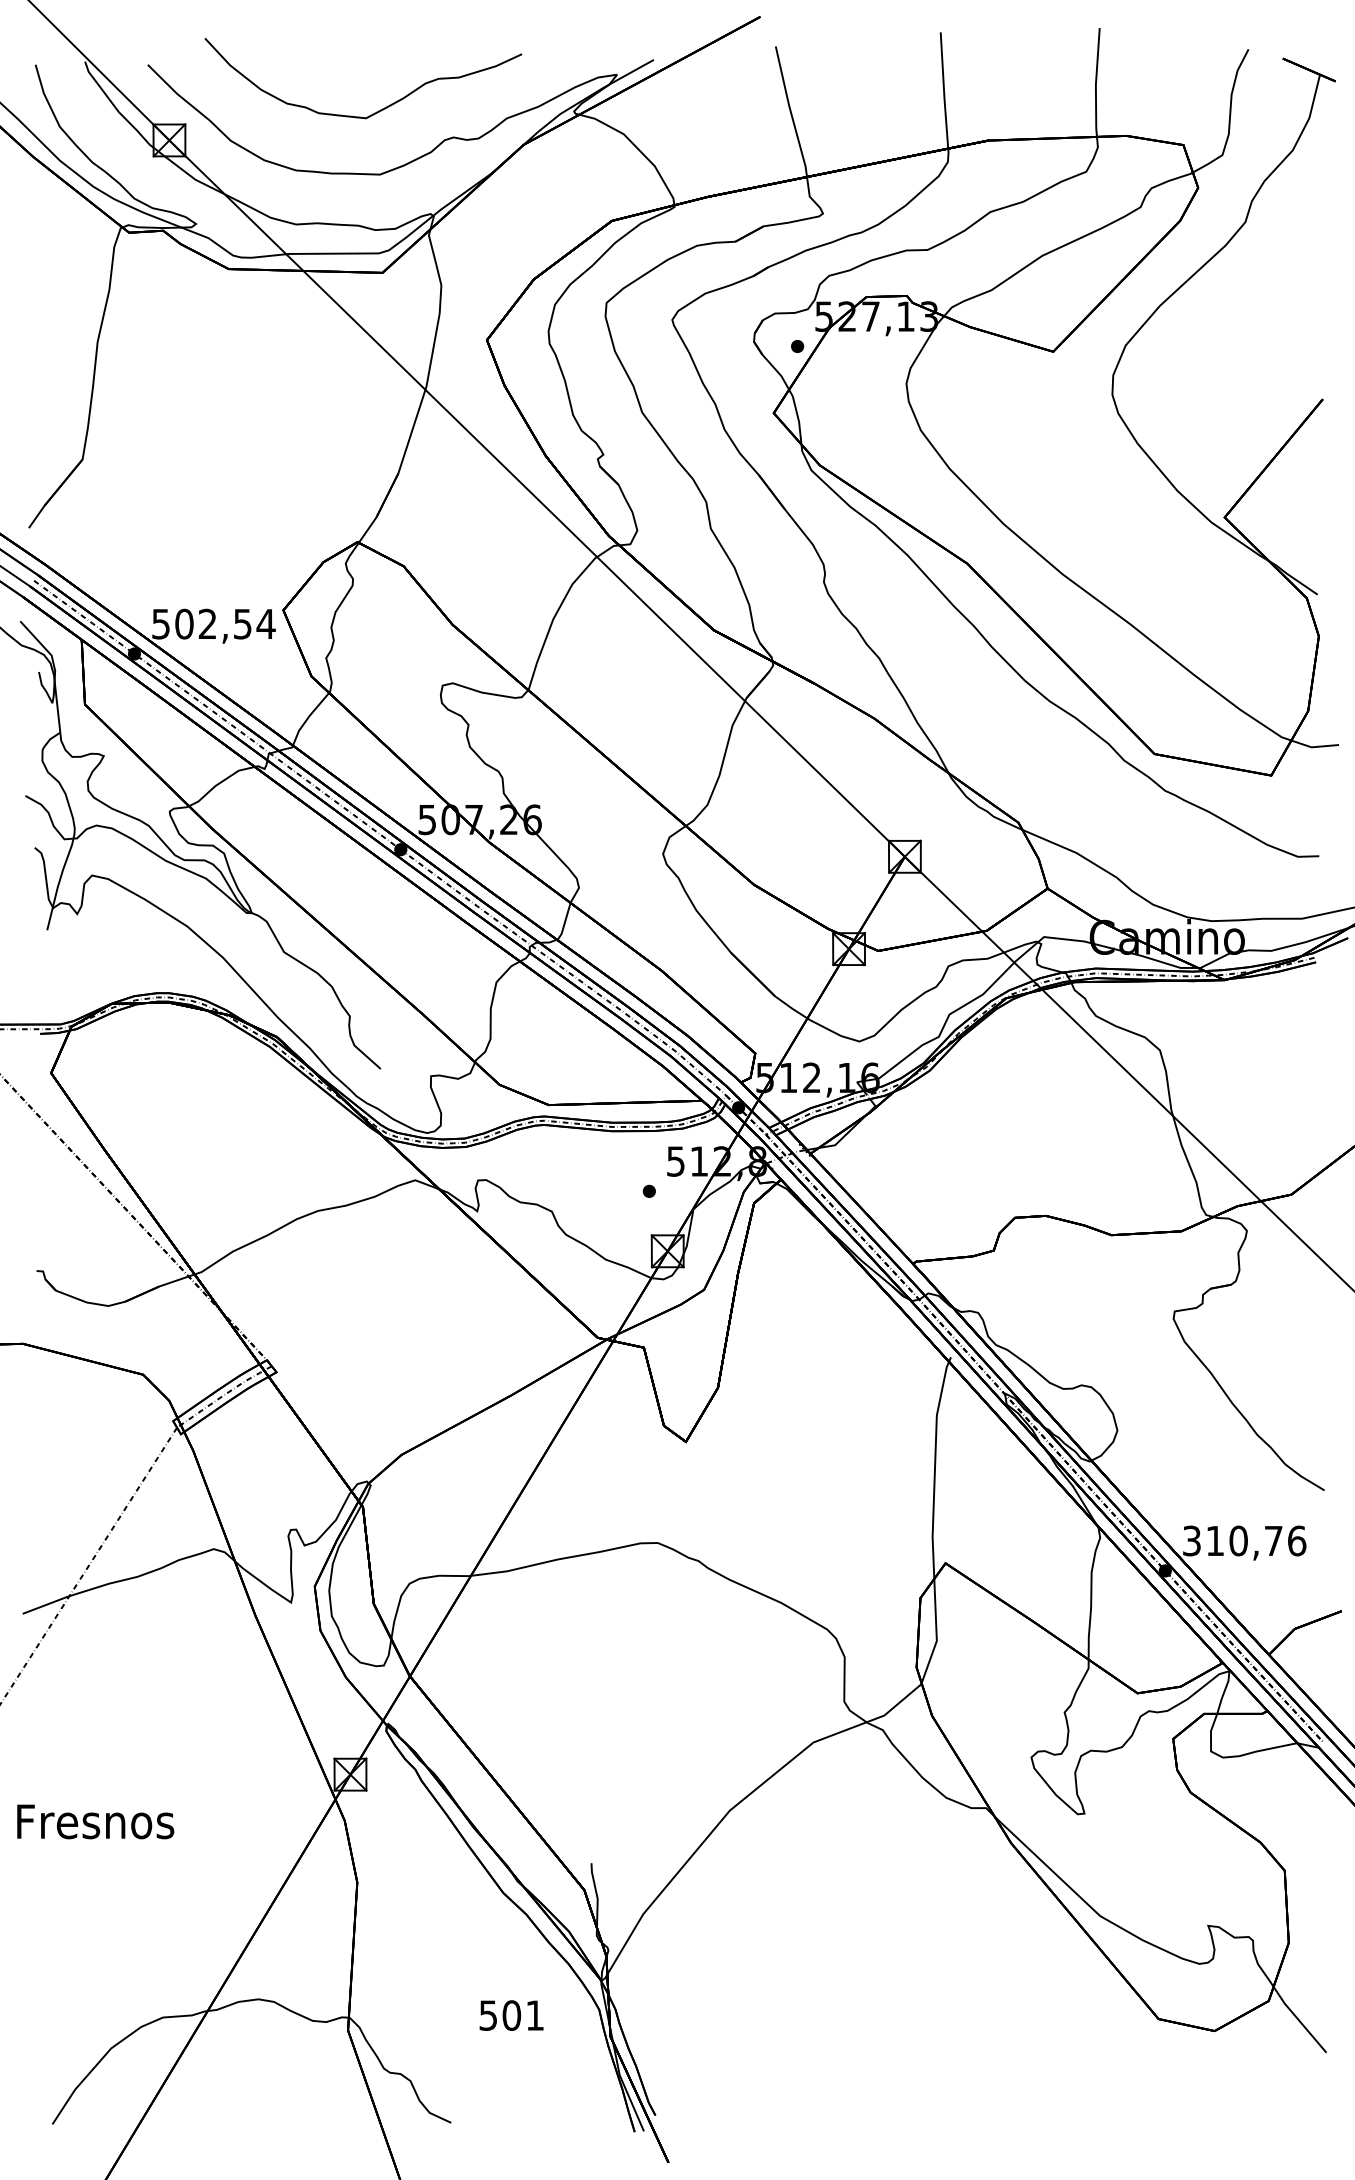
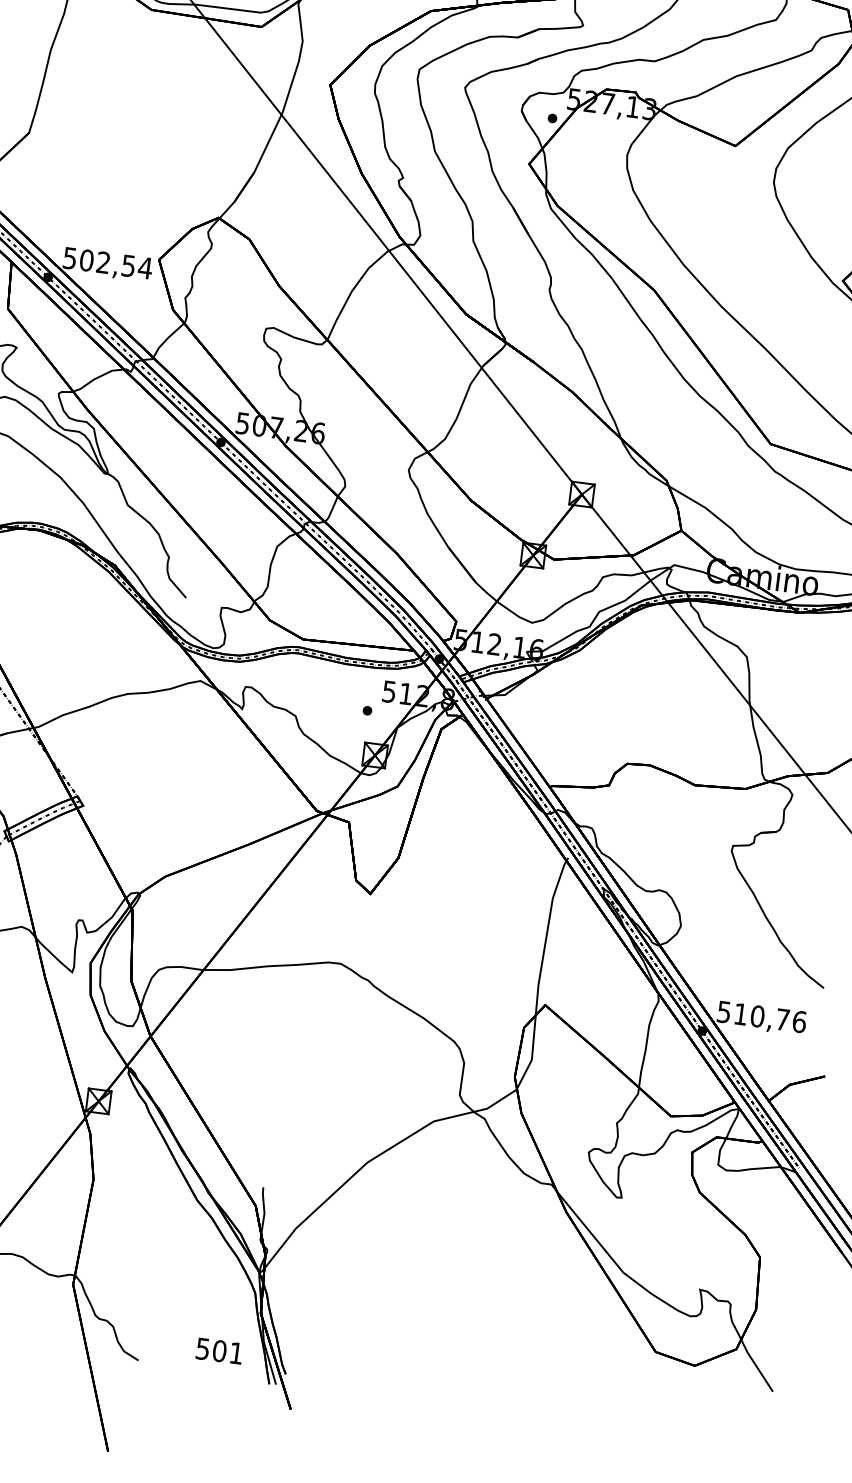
text: (1191, 1540) -> (723, 1011), 310,76 -> 510,76
text: (511, 2015) -> (219, 1351), moved

